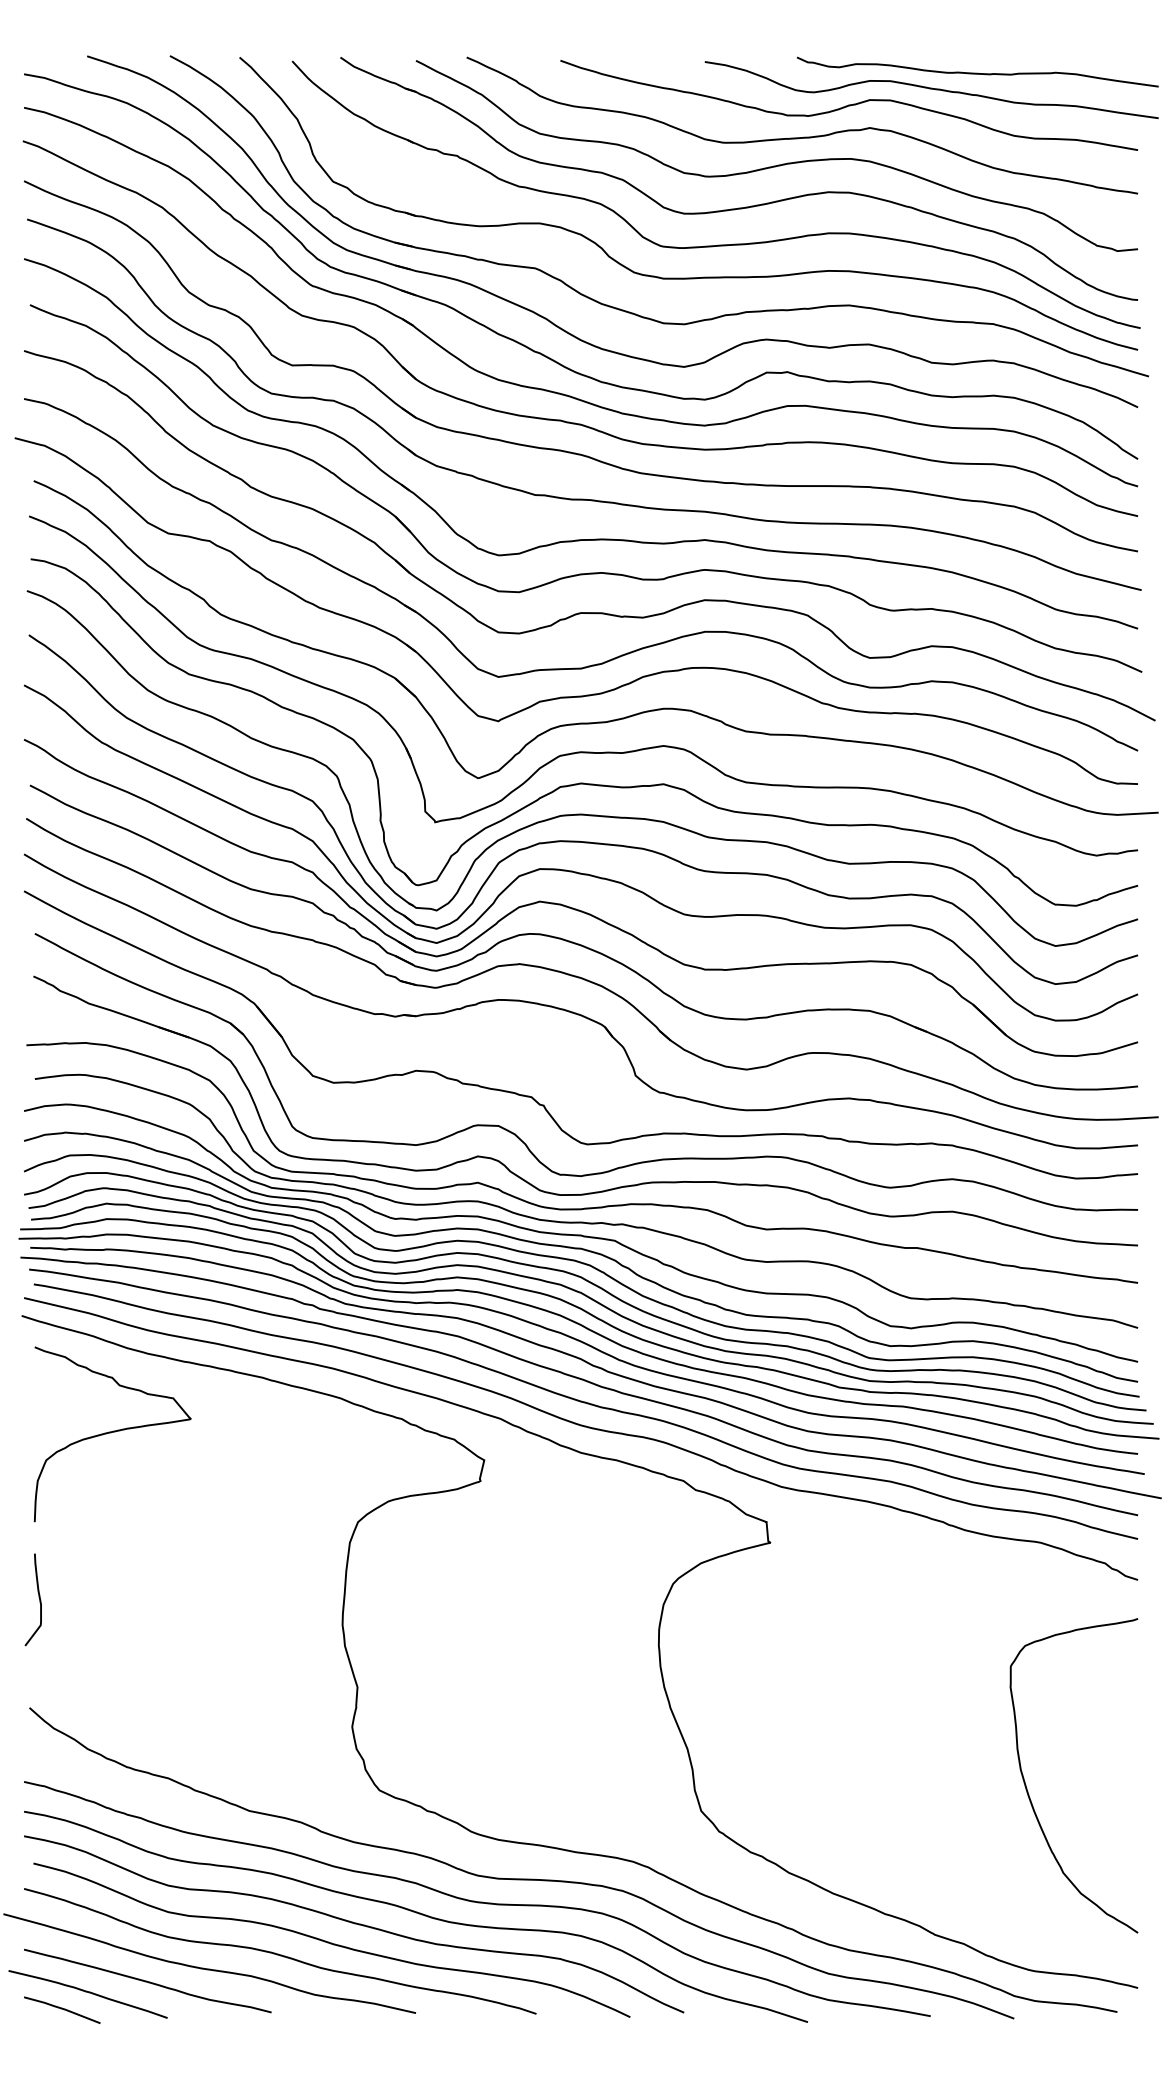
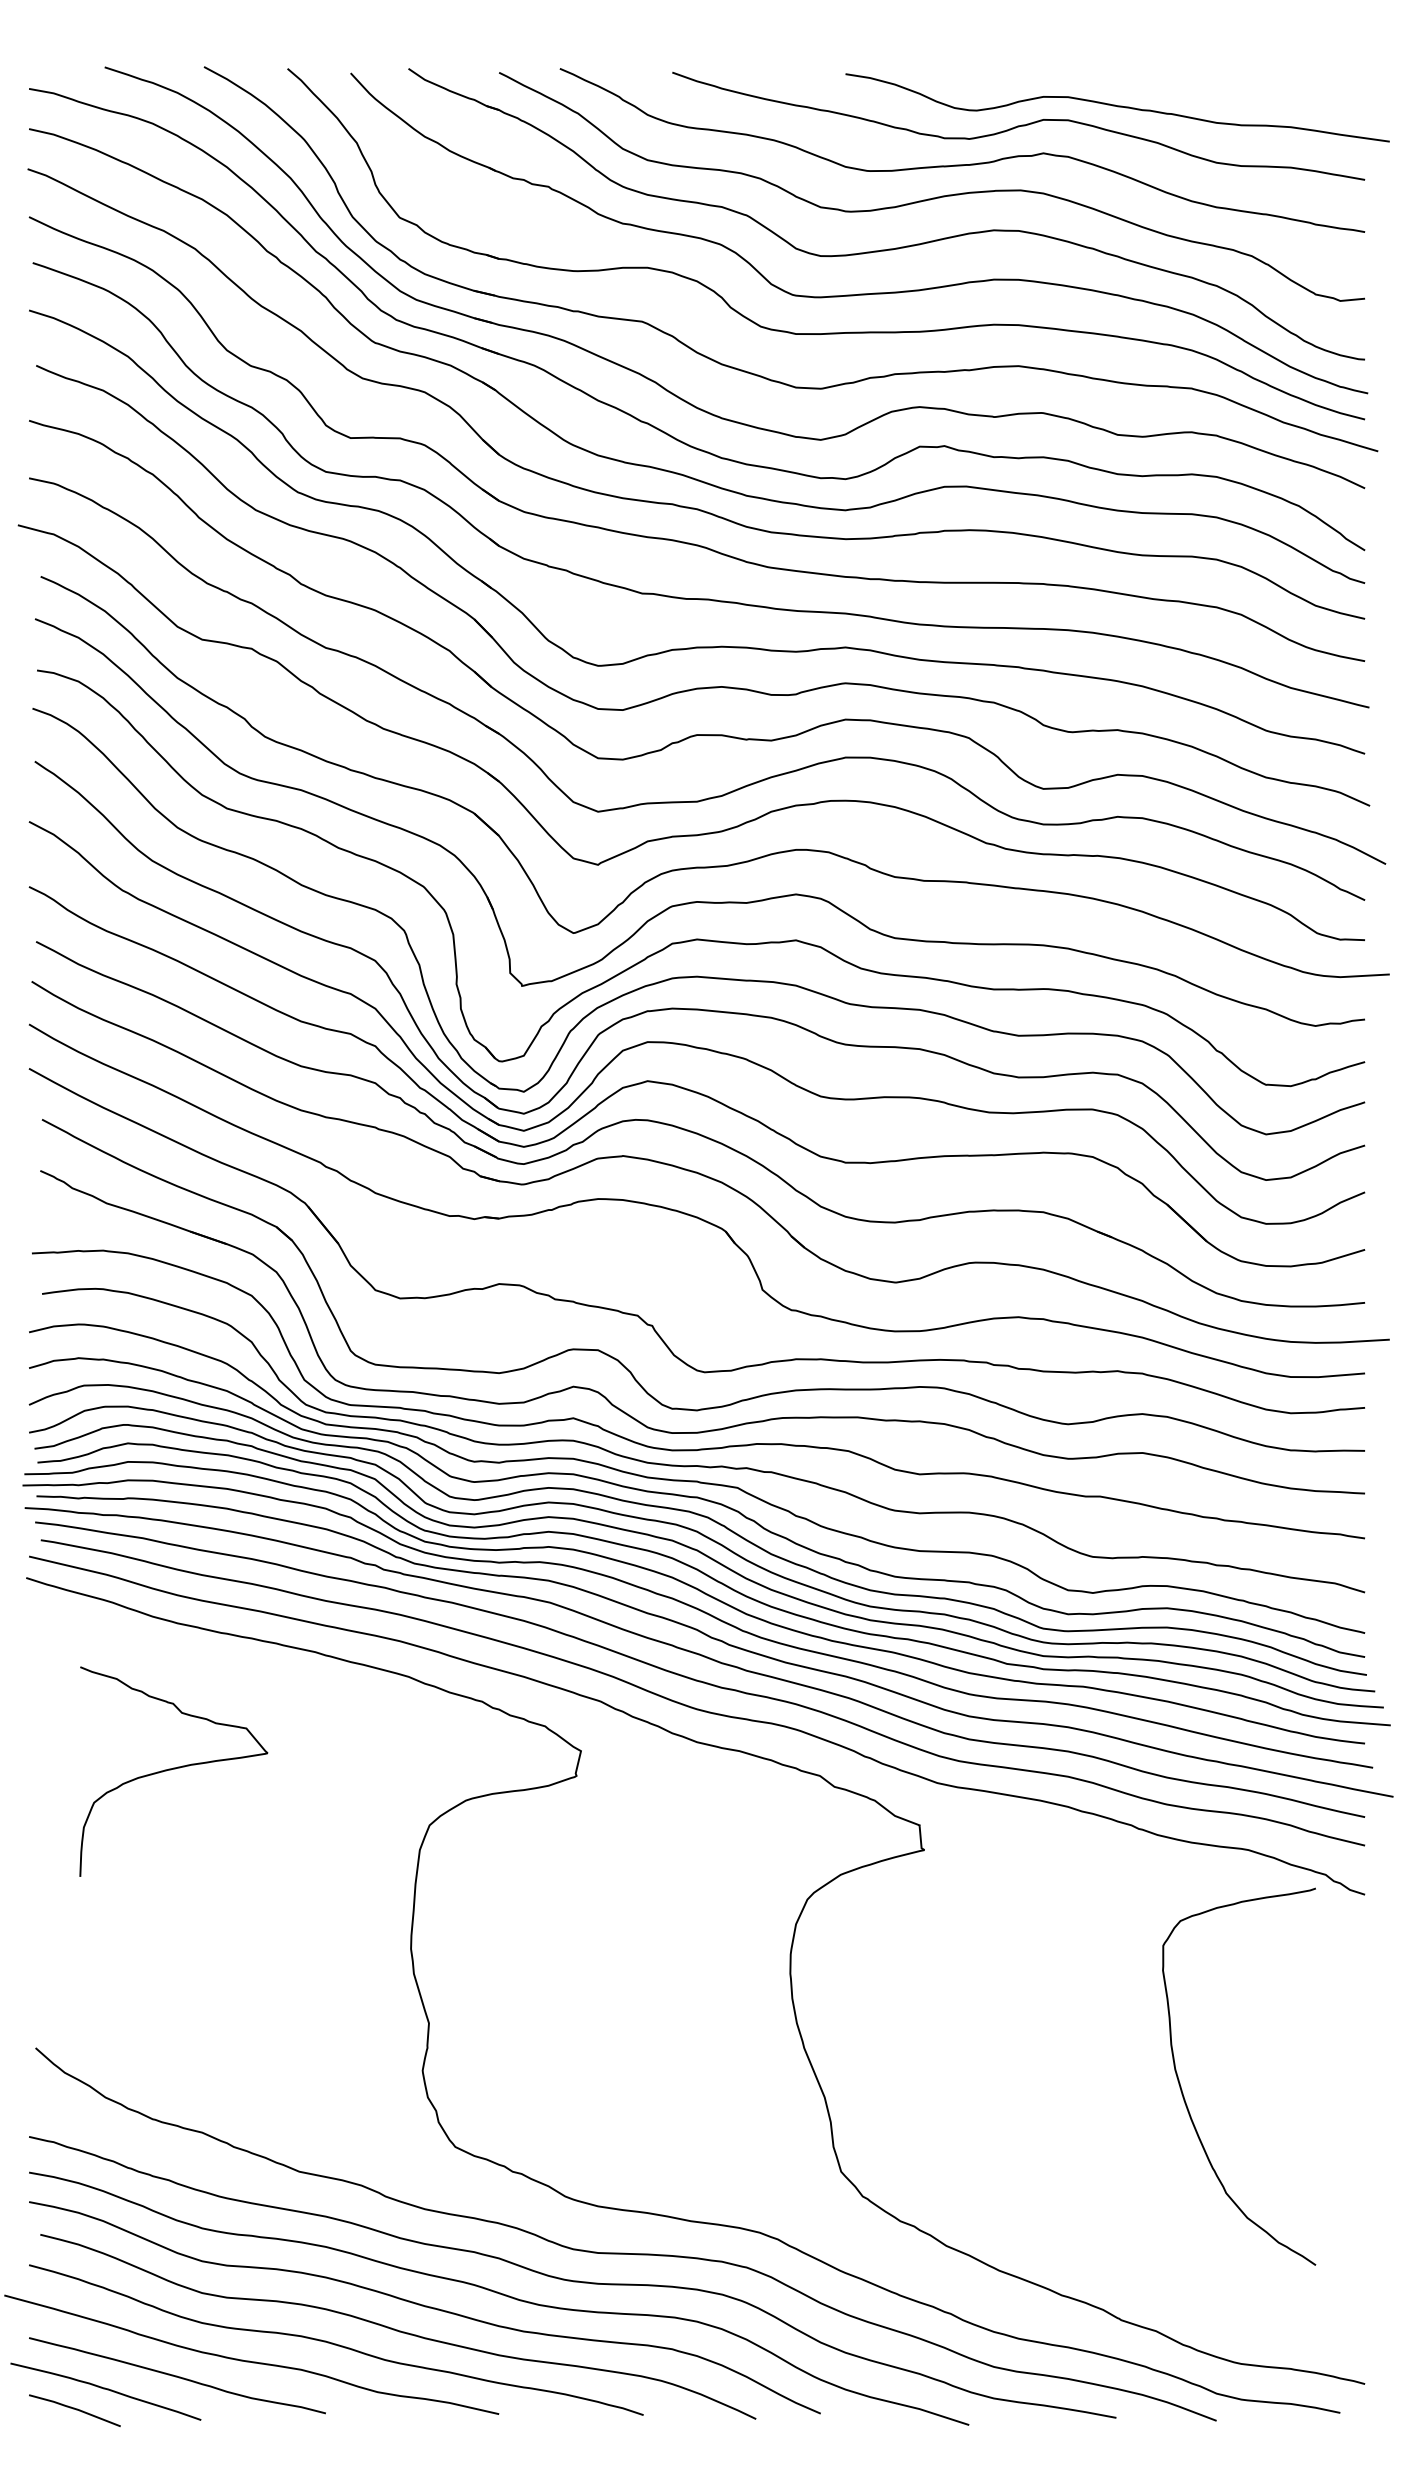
curve: (977, 72) -> (1172, 86), removed
curve: (111, 1433) -> (172, 1770), moved
curve: (38, 1597) -> (46, 1915), removed
curve: (1028, 1791) -> (1184, 2095), moved

